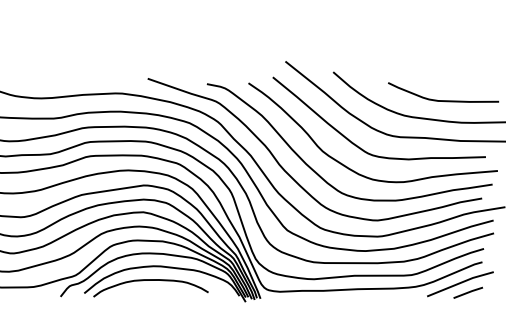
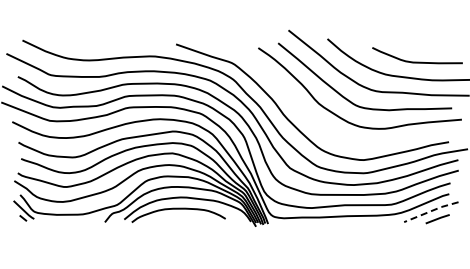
curve: (318, 173) -> (315, 121), removed
line: (460, 283) -> (431, 211), solid -> dashed

